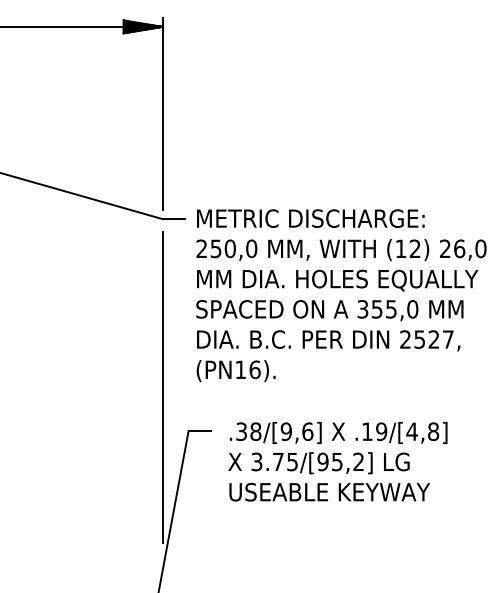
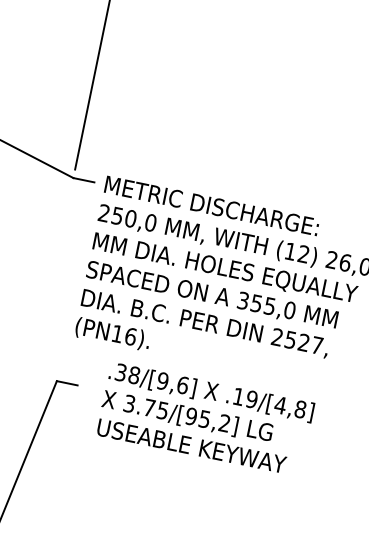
line: (162, 387) -> (40, 335), removed
text: (337, 461) -> (204, 418), moved

